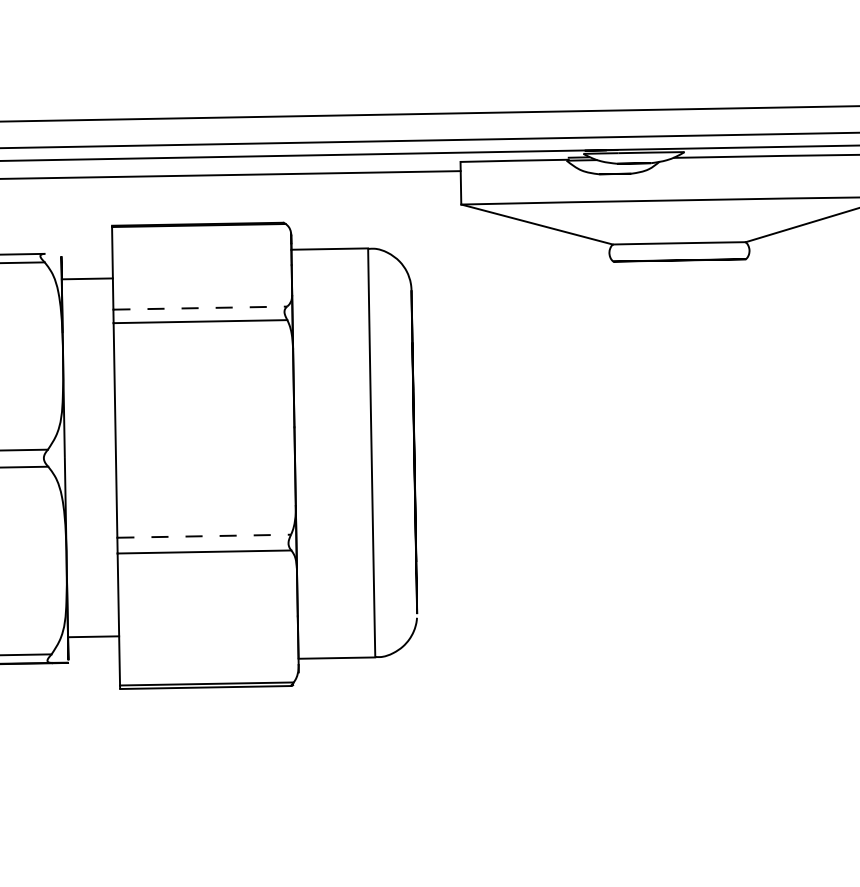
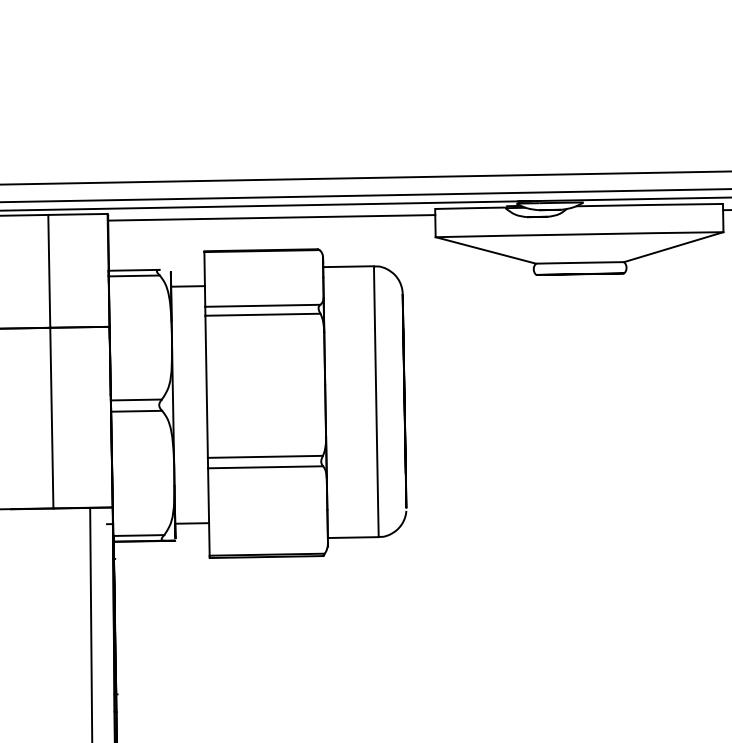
line: (199, 307) -> (262, 305), dashed -> solid
line: (204, 535) -> (265, 456), dashed -> solid

